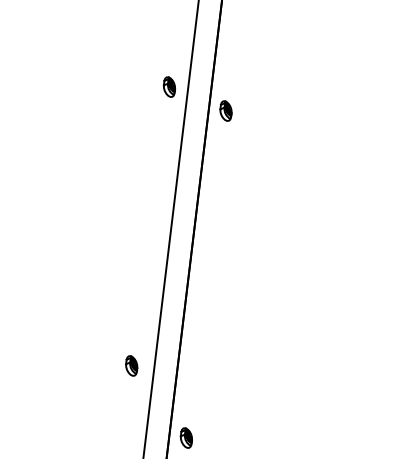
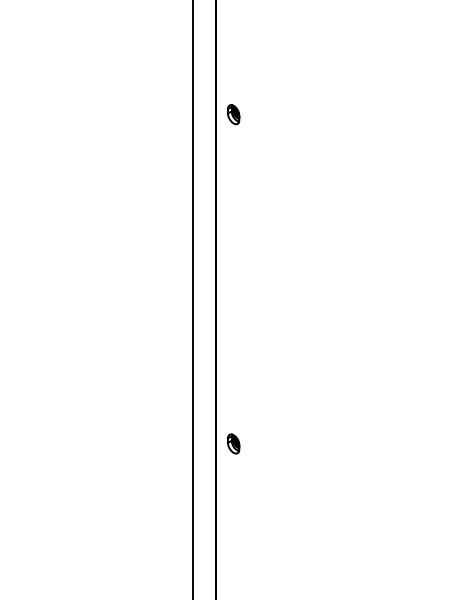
part: (169, 86) -> (174, 97), removed
part: (131, 365) -> (170, 378), removed

